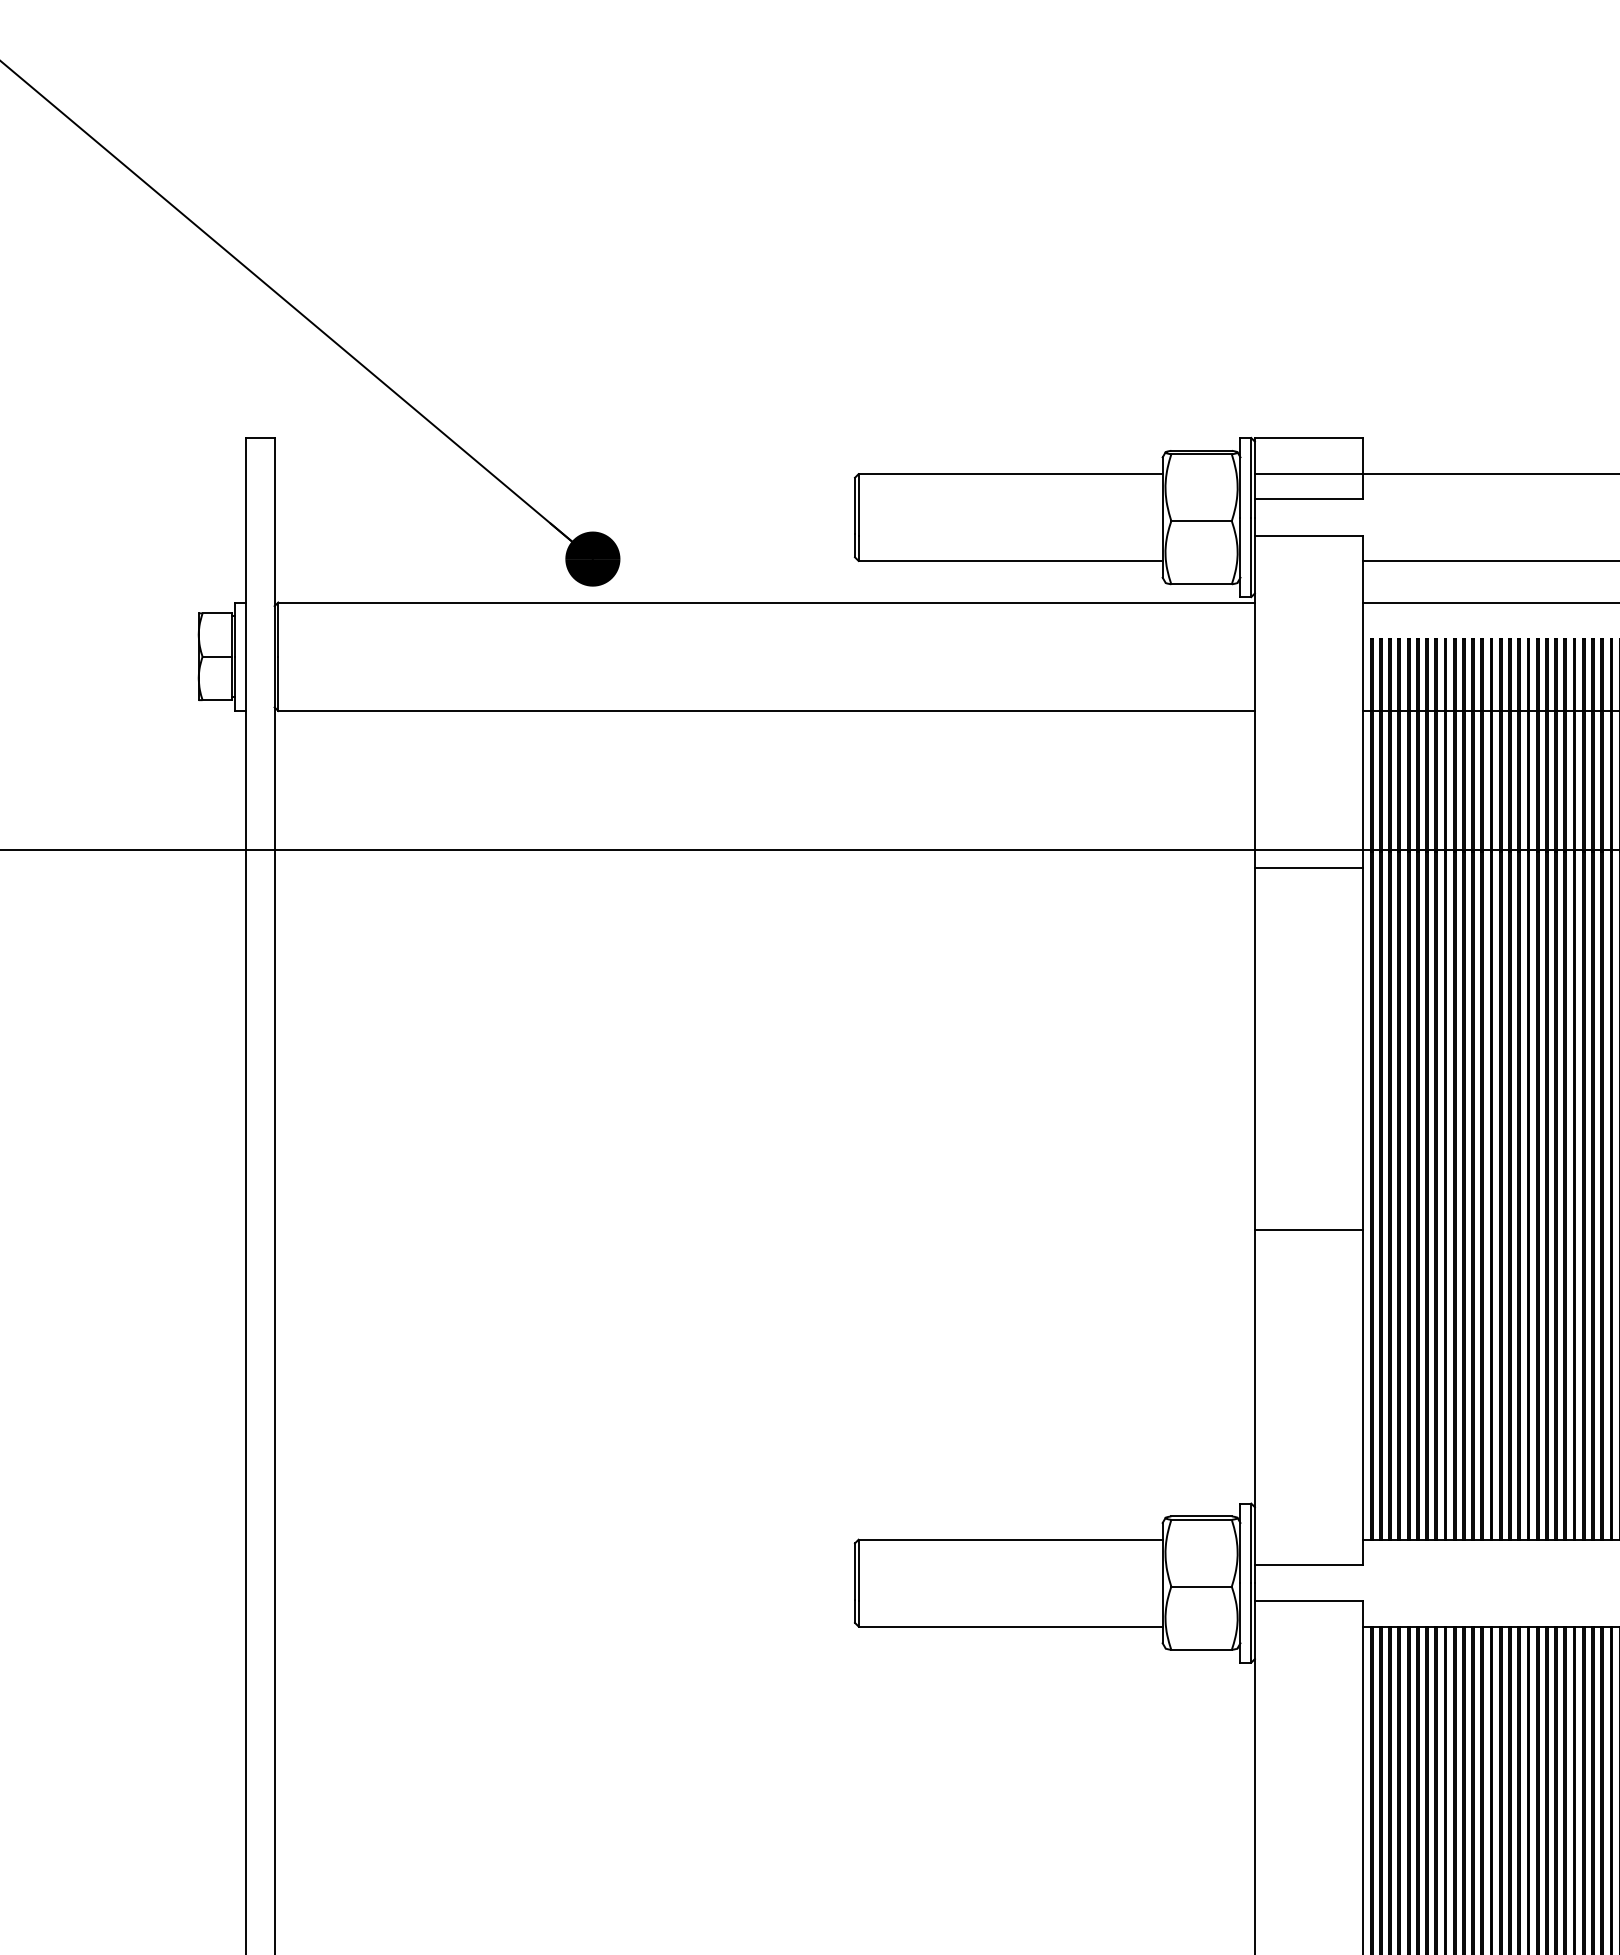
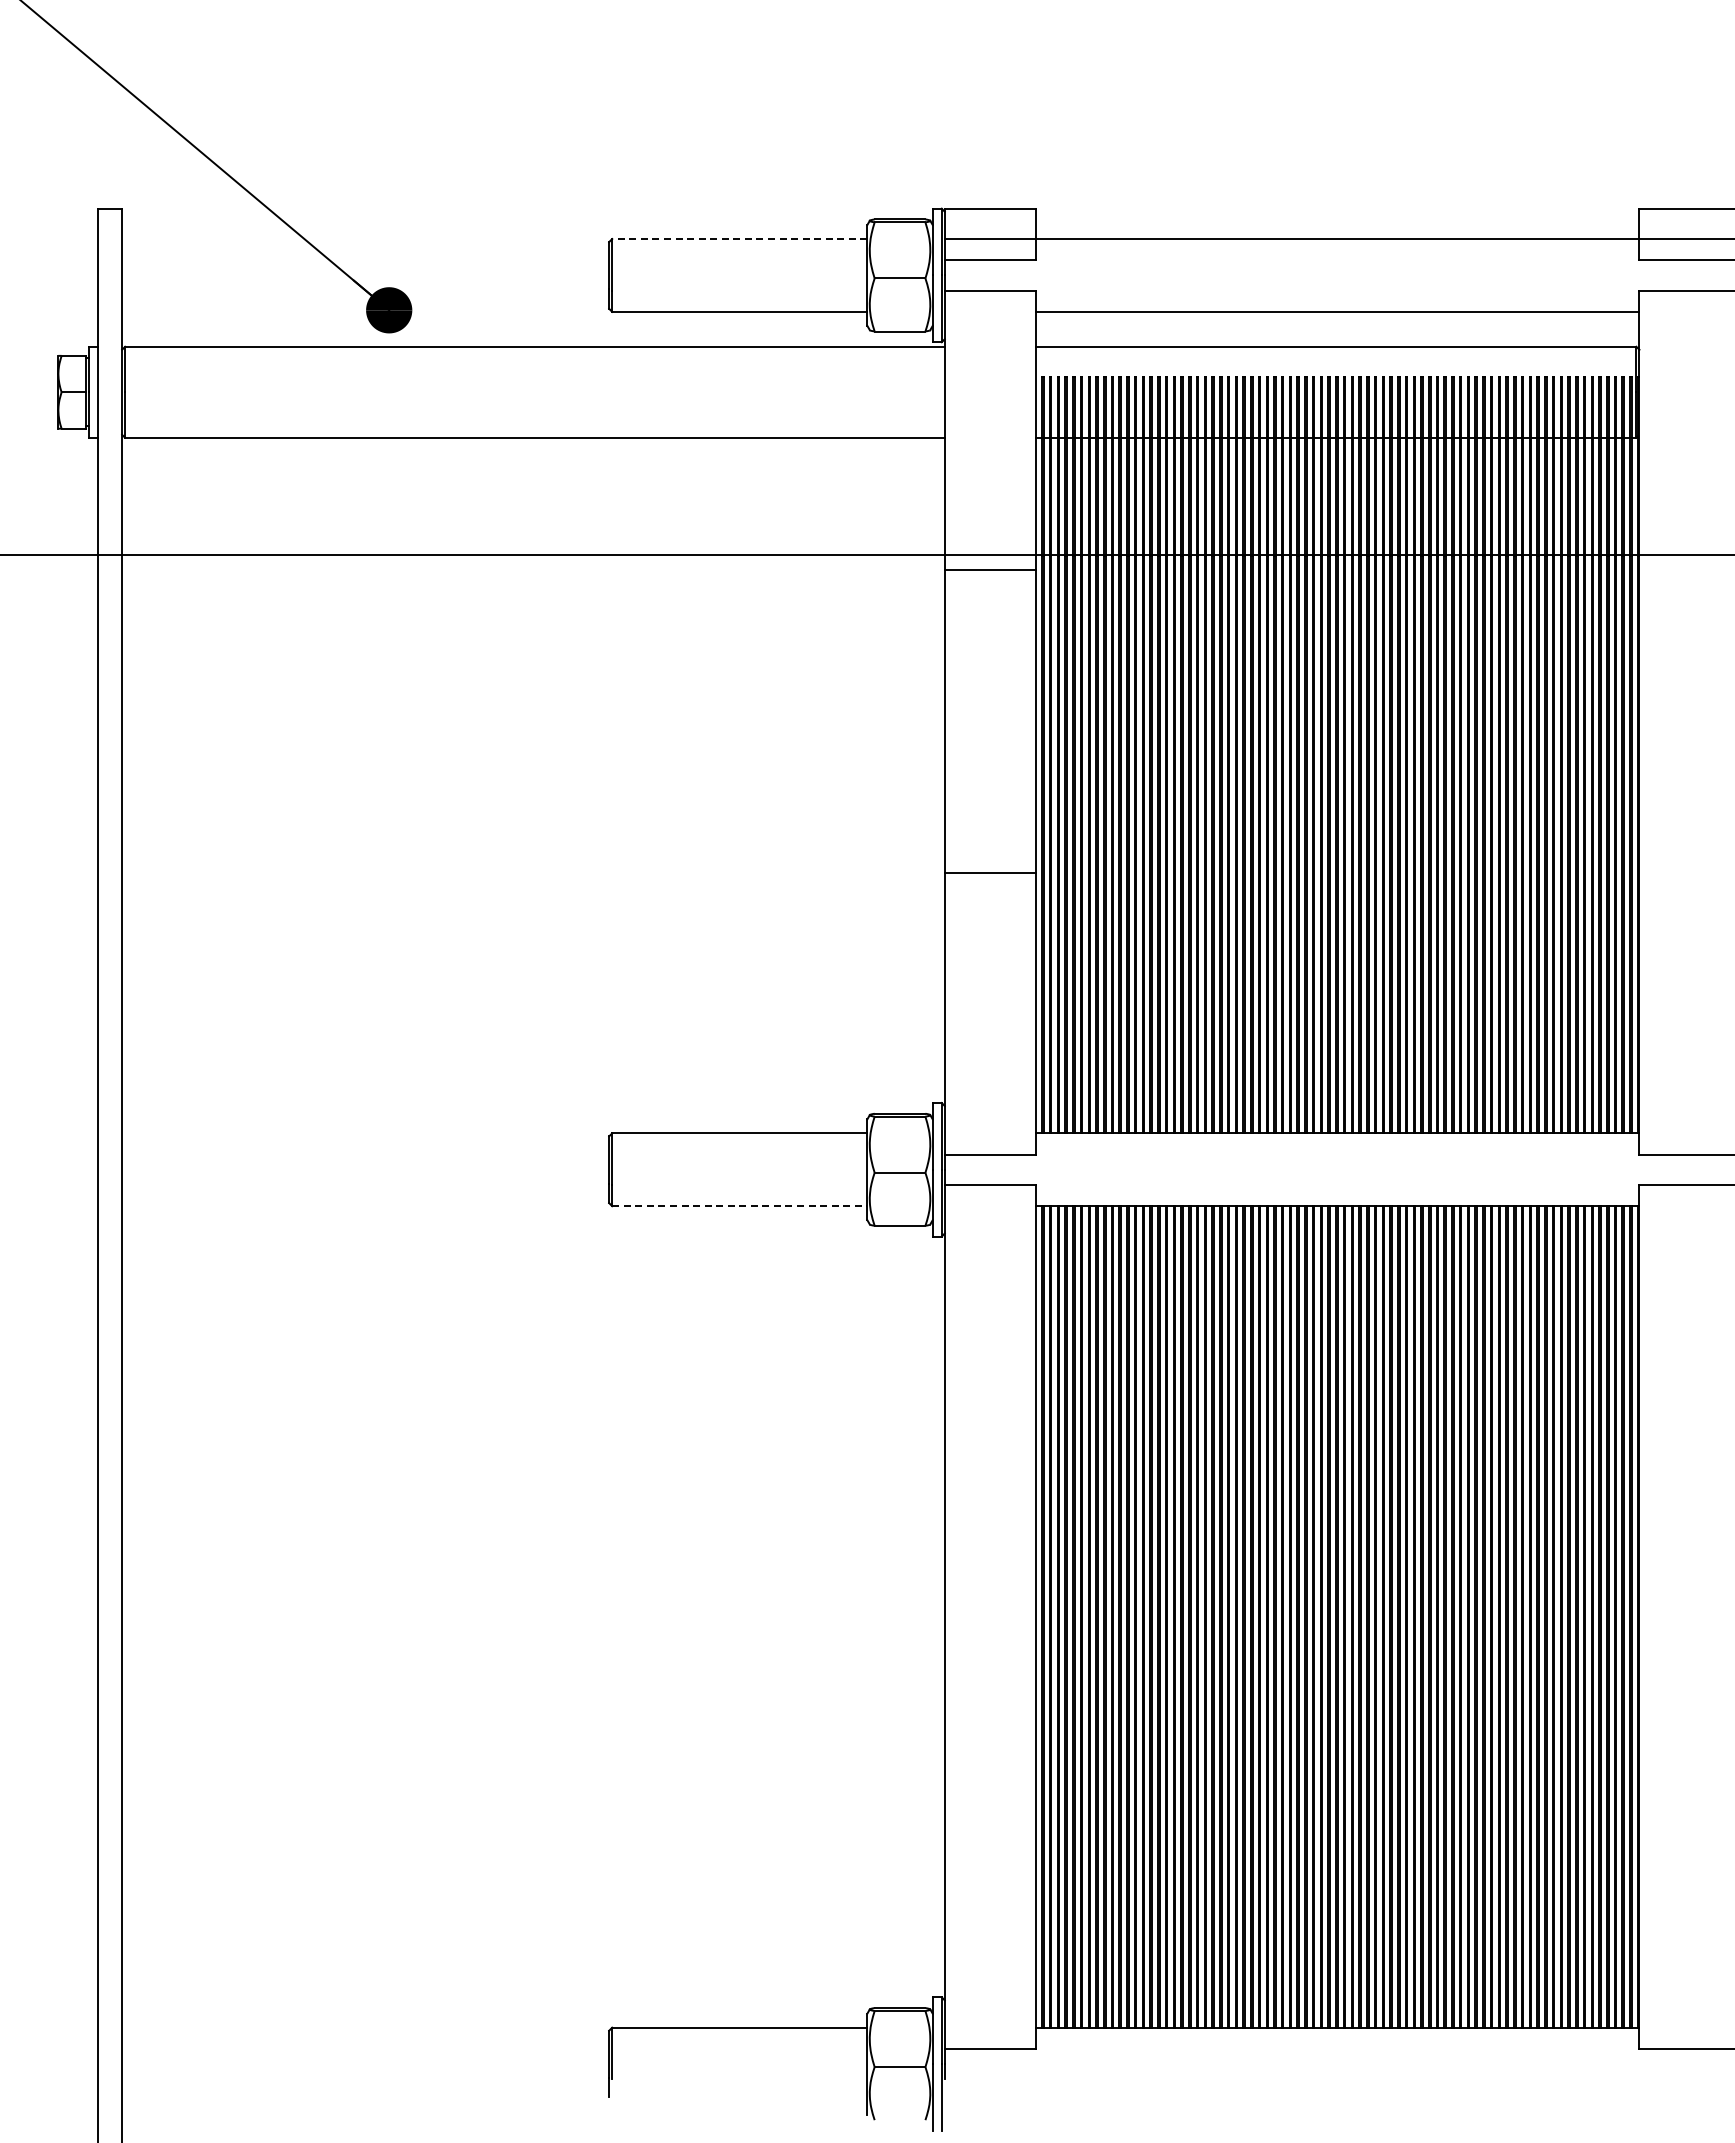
line: (1010, 474) -> (739, 239), solid -> dashed
line: (1010, 1626) -> (739, 1206), solid -> dashed

